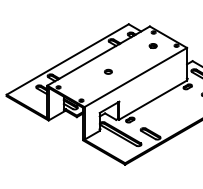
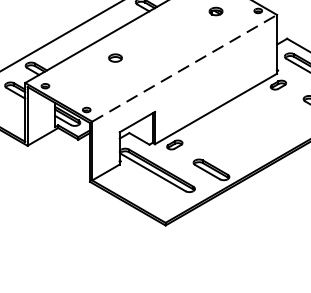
part: (108, 71) -> (115, 57), moved
line: (136, 77) -> (185, 68), solid -> dashed

